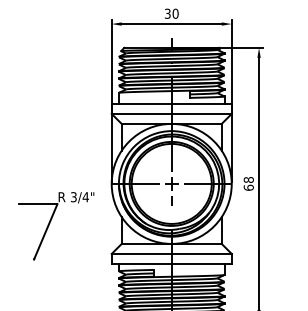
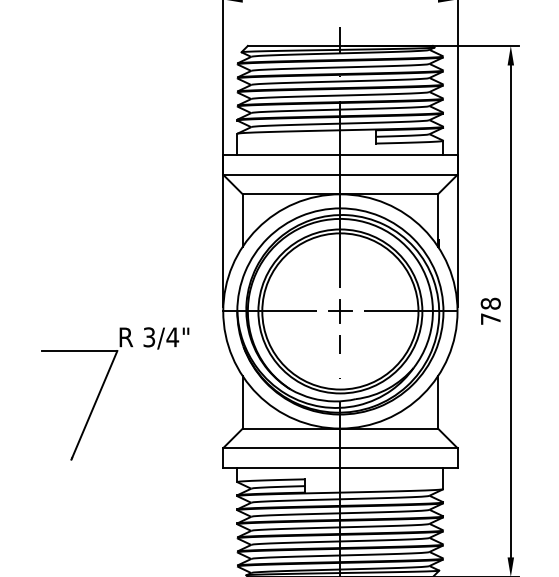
text: (248, 187) -> (490, 318), 68 -> 78

